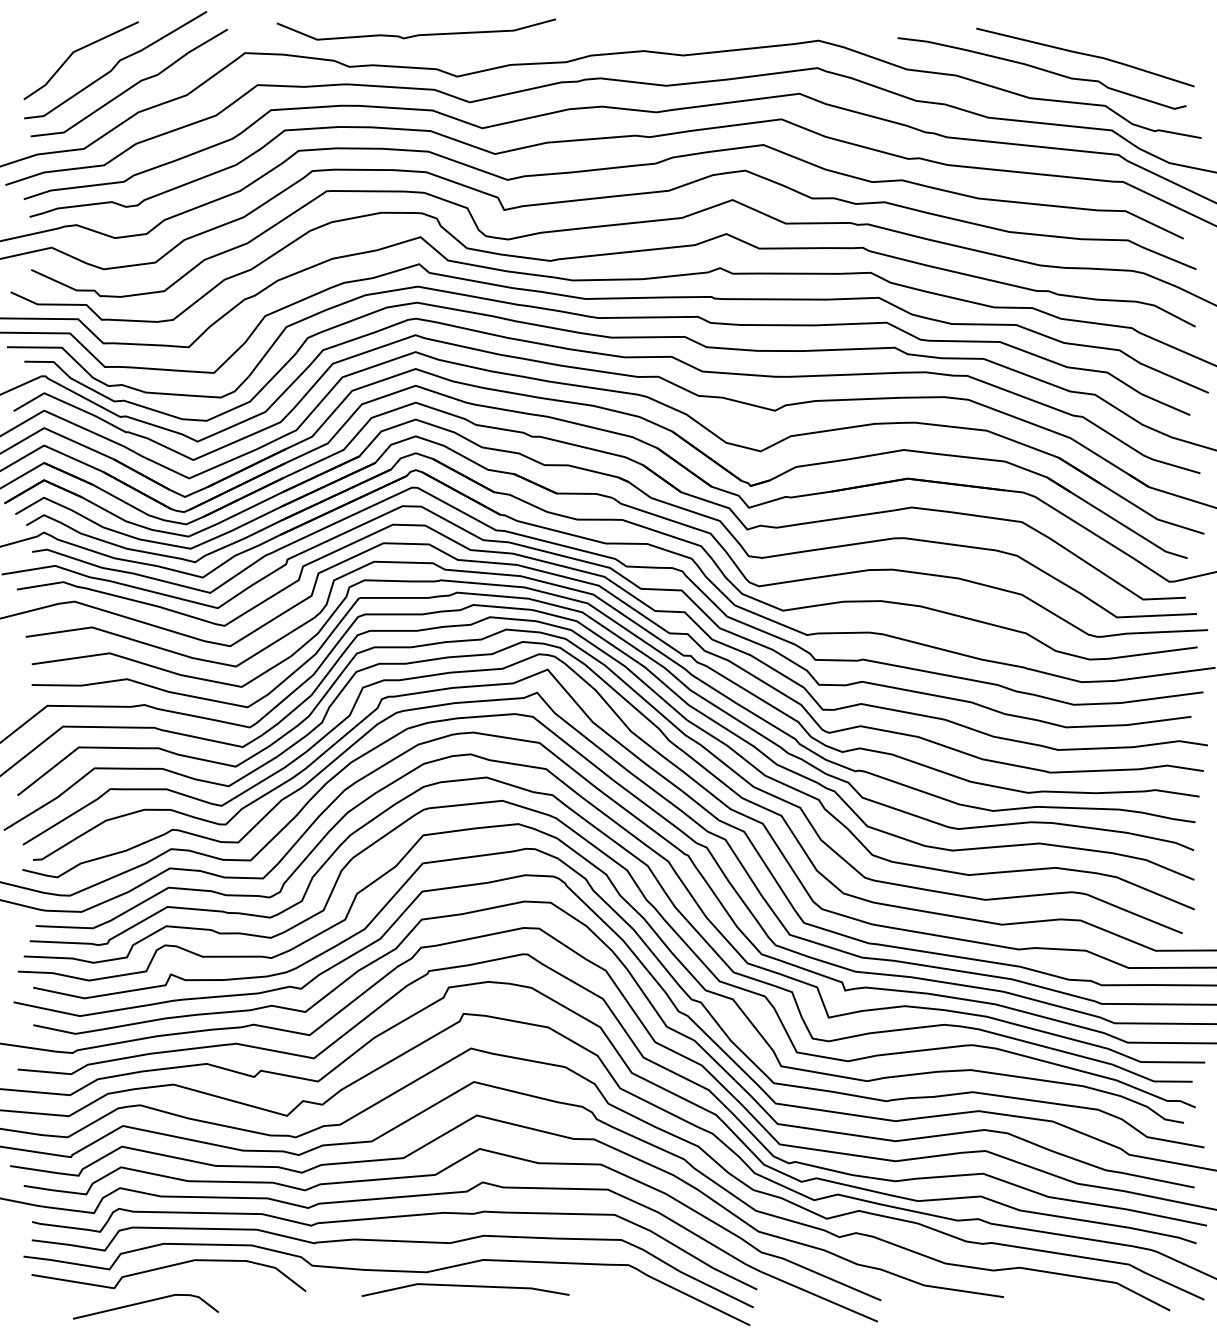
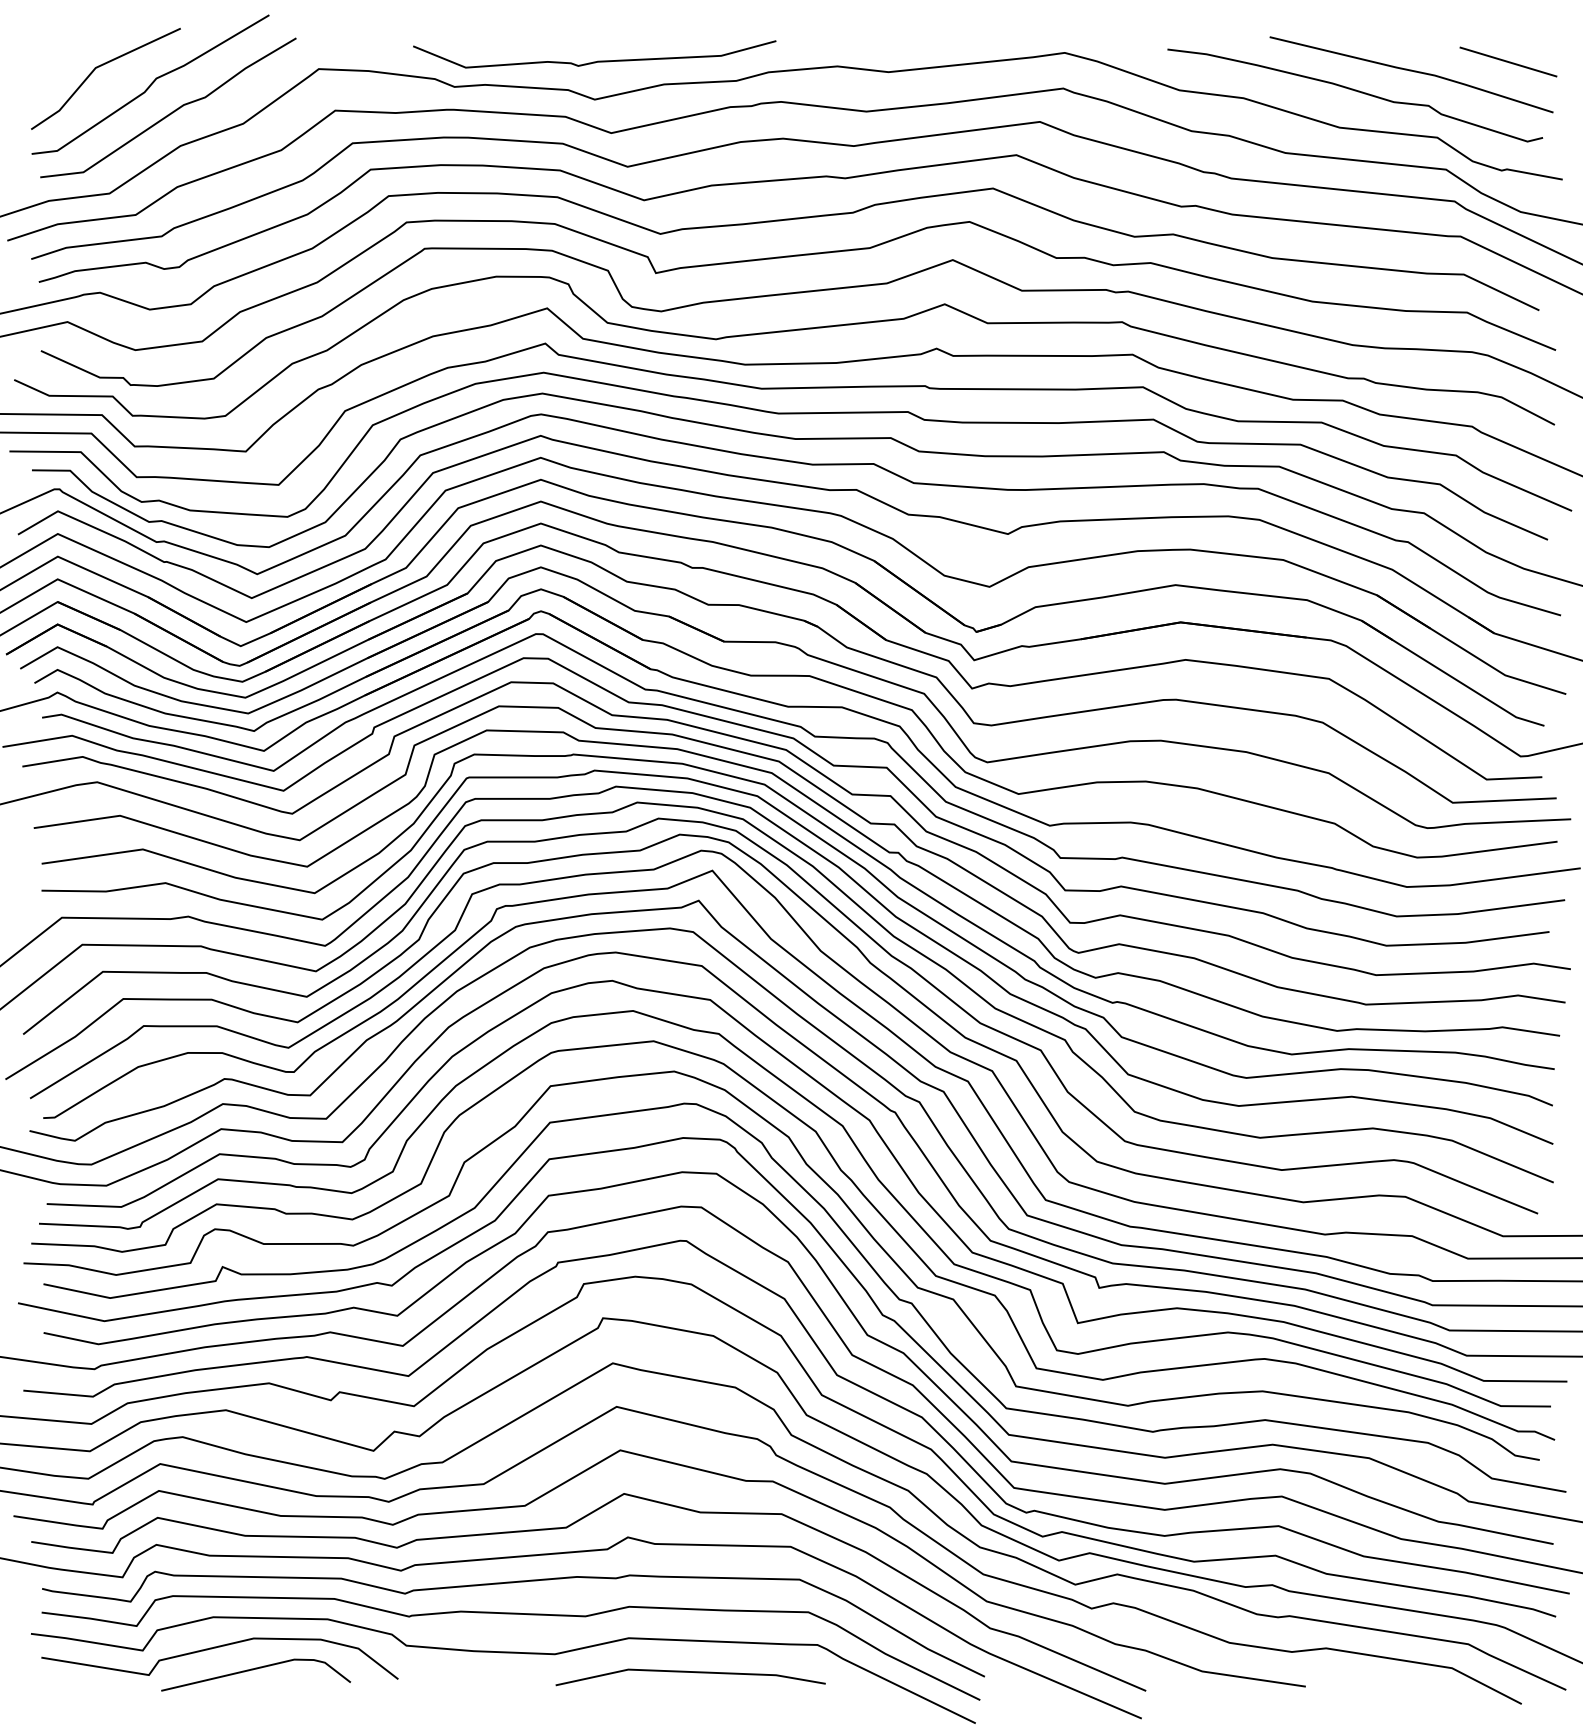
curve: (418, 34) -> (597, 60), moved
line: (1159, 47) -> (1508, 61), added
line: (465, 1286) -> (690, 1672), moved
line: (143, 1303) -> (253, 1670), moved

